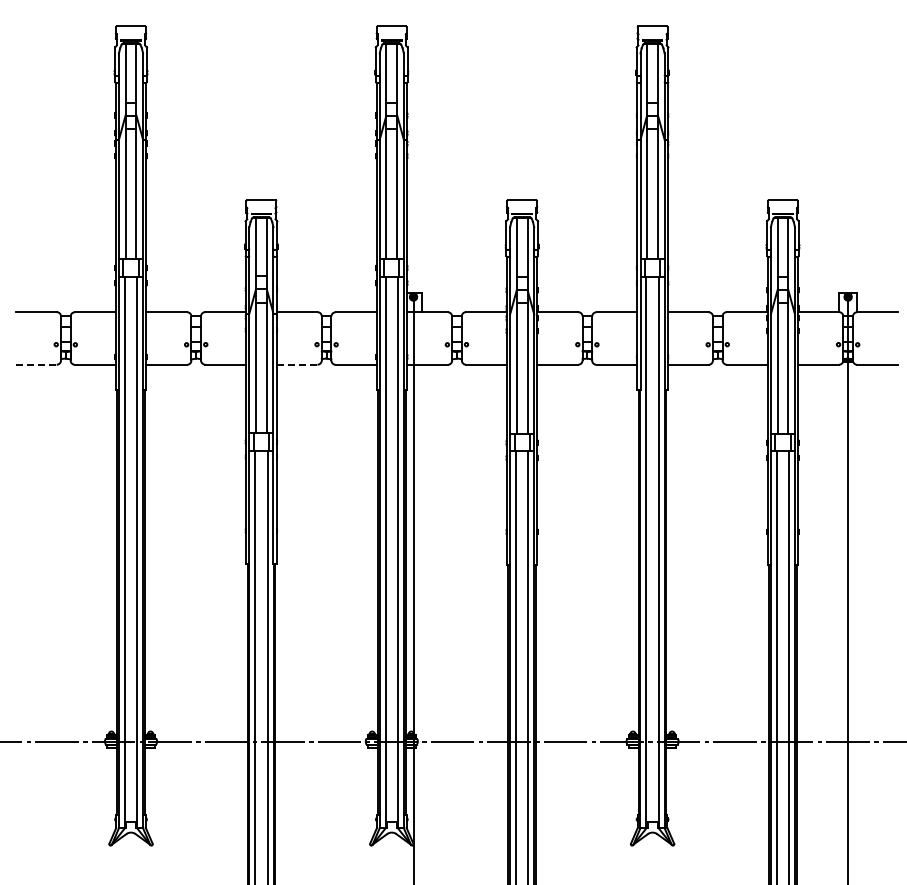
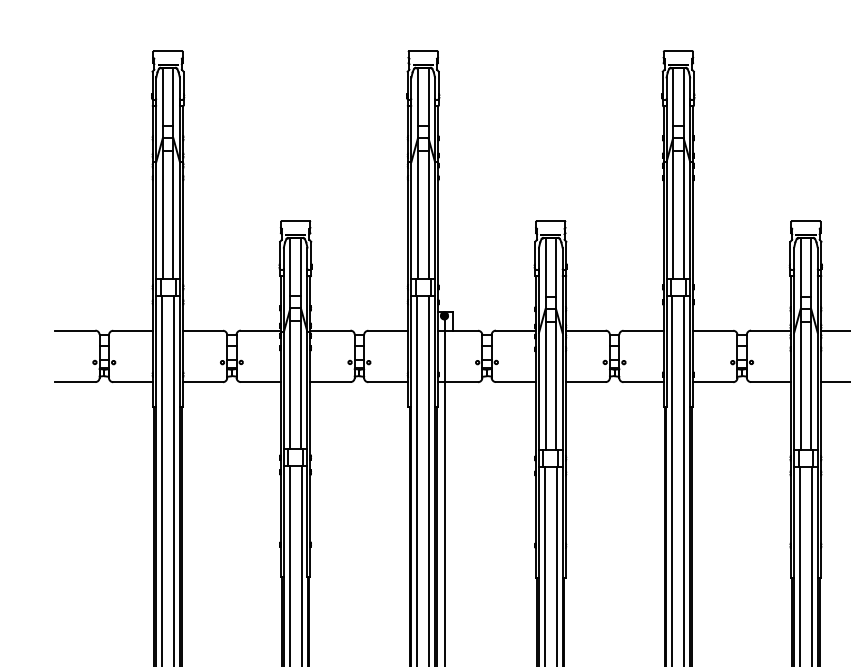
line: (36, 364) -> (75, 381), dashed -> solid
line: (297, 364) -> (330, 381), dashed -> solid

